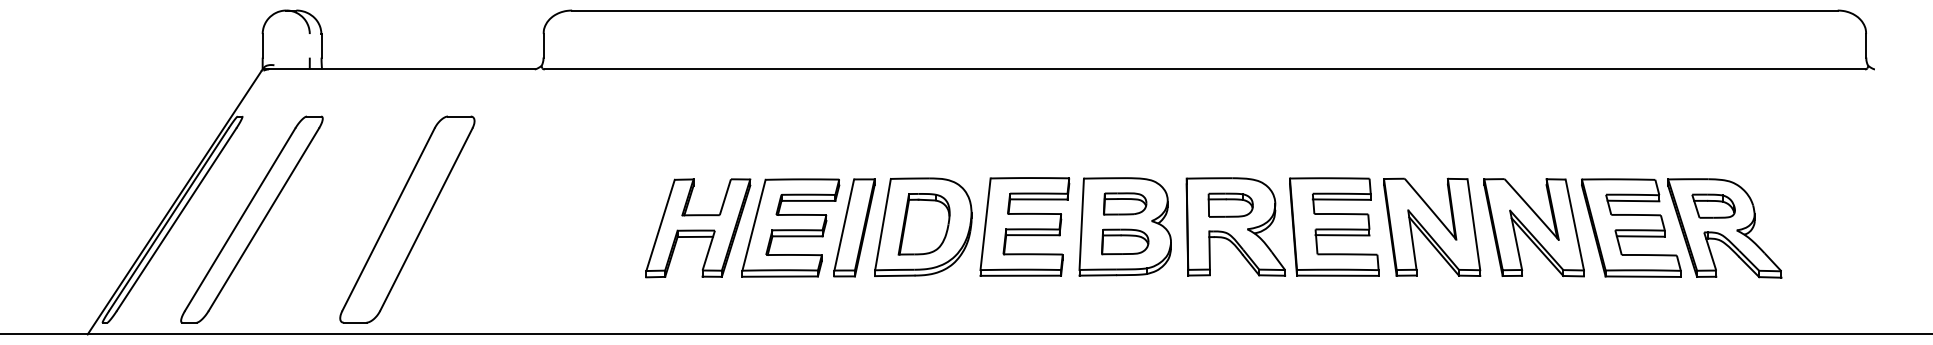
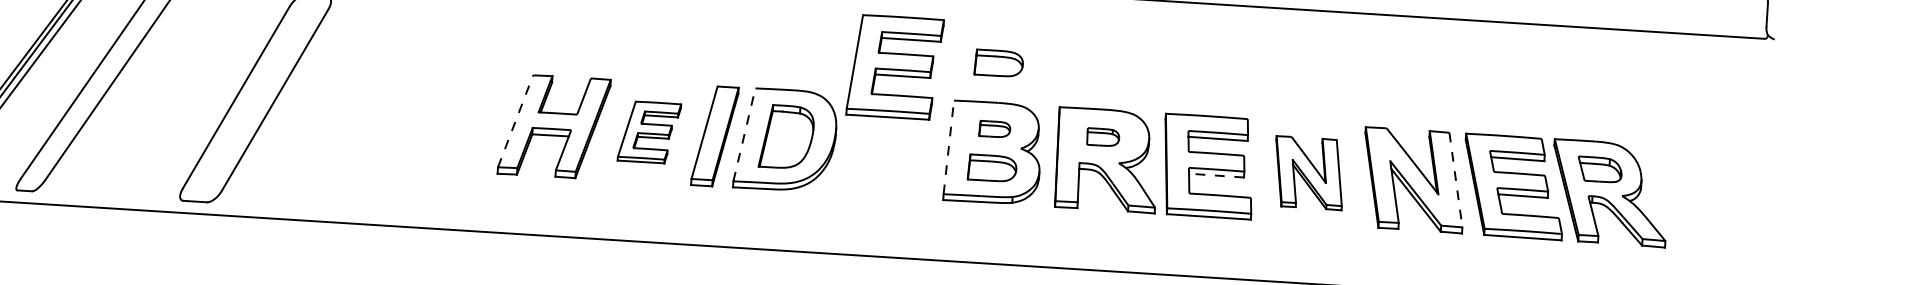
part: (1125, 139) -> (999, 63), added
part: (1125, 203) -> (995, 128), size x0.7
part: (1230, 204) -> (1103, 136), size x0.7
line: (883, 224) -> (744, 134), solid -> dashed
line: (1081, 224) -> (948, 147), solid -> dashed
line: (660, 225) -> (515, 121), solid -> dashed
line: (1574, 225) -> (1455, 180), solid -> dashed
part: (1024, 226) -> (894, 66), moved
part: (1432, 226) -> (1309, 172), size x0.7
part: (790, 227) -> (649, 131), size x0.6
line: (1342, 235) -> (1216, 175), solid -> dashed

